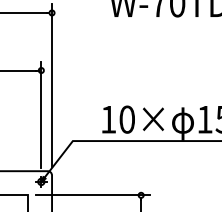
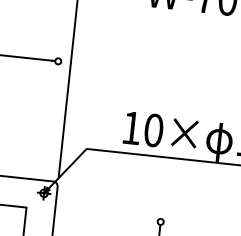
line: (41, 114) -> (52, 113), removed
line: (92, 195) -> (103, 215), removed

